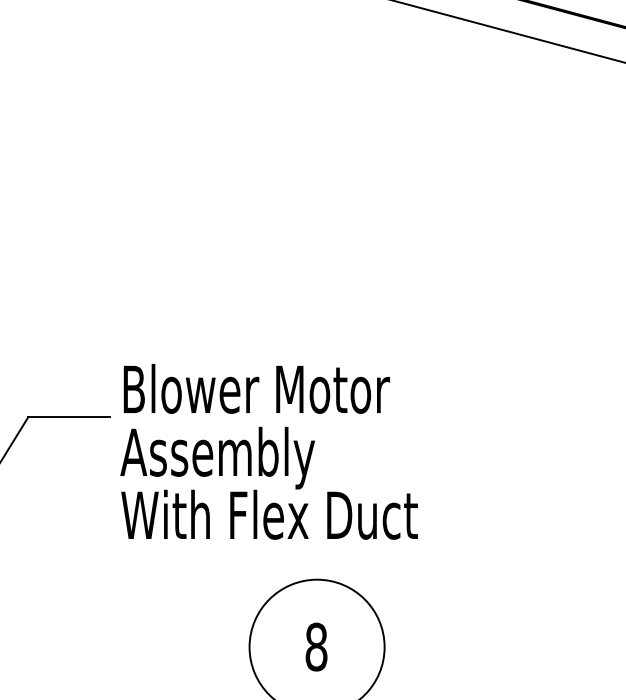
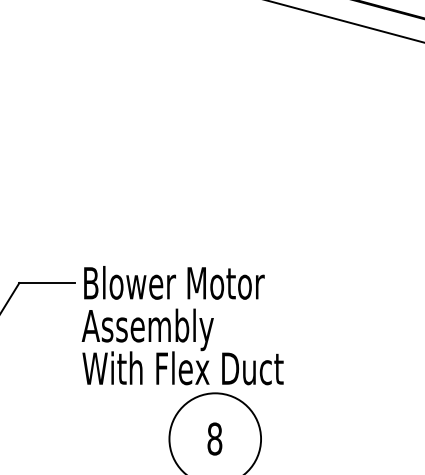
text: (268, 451) -> (182, 325), moved

